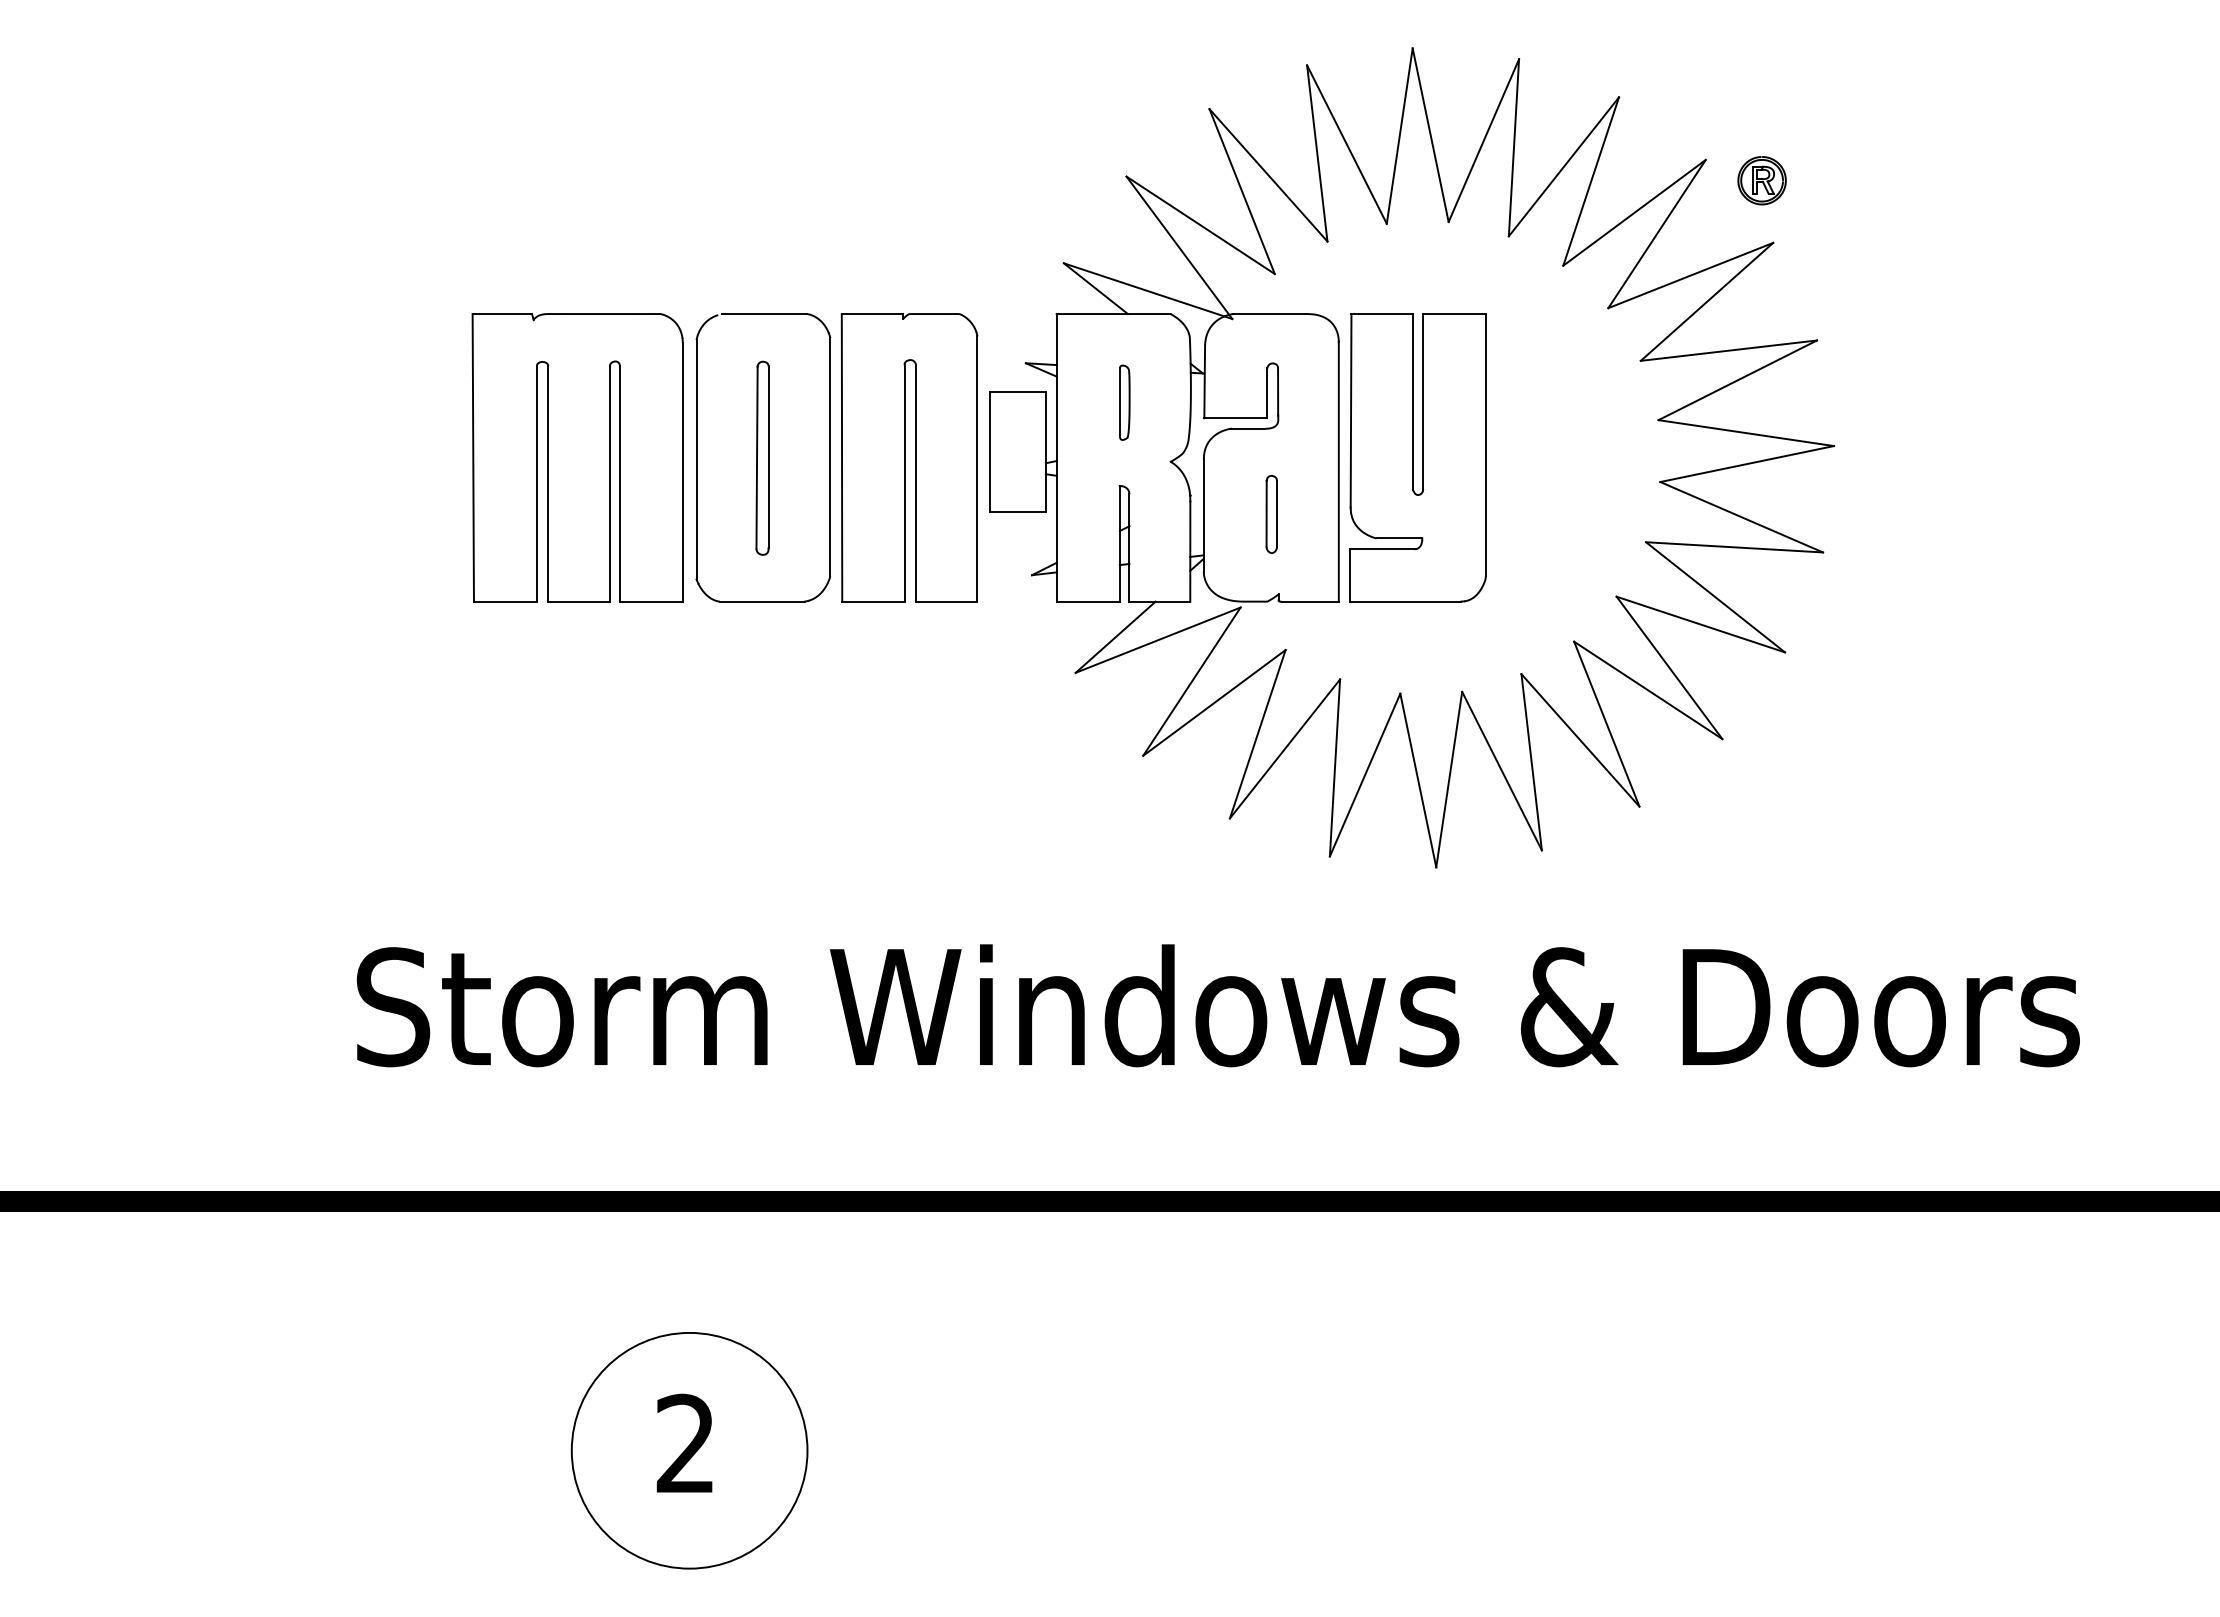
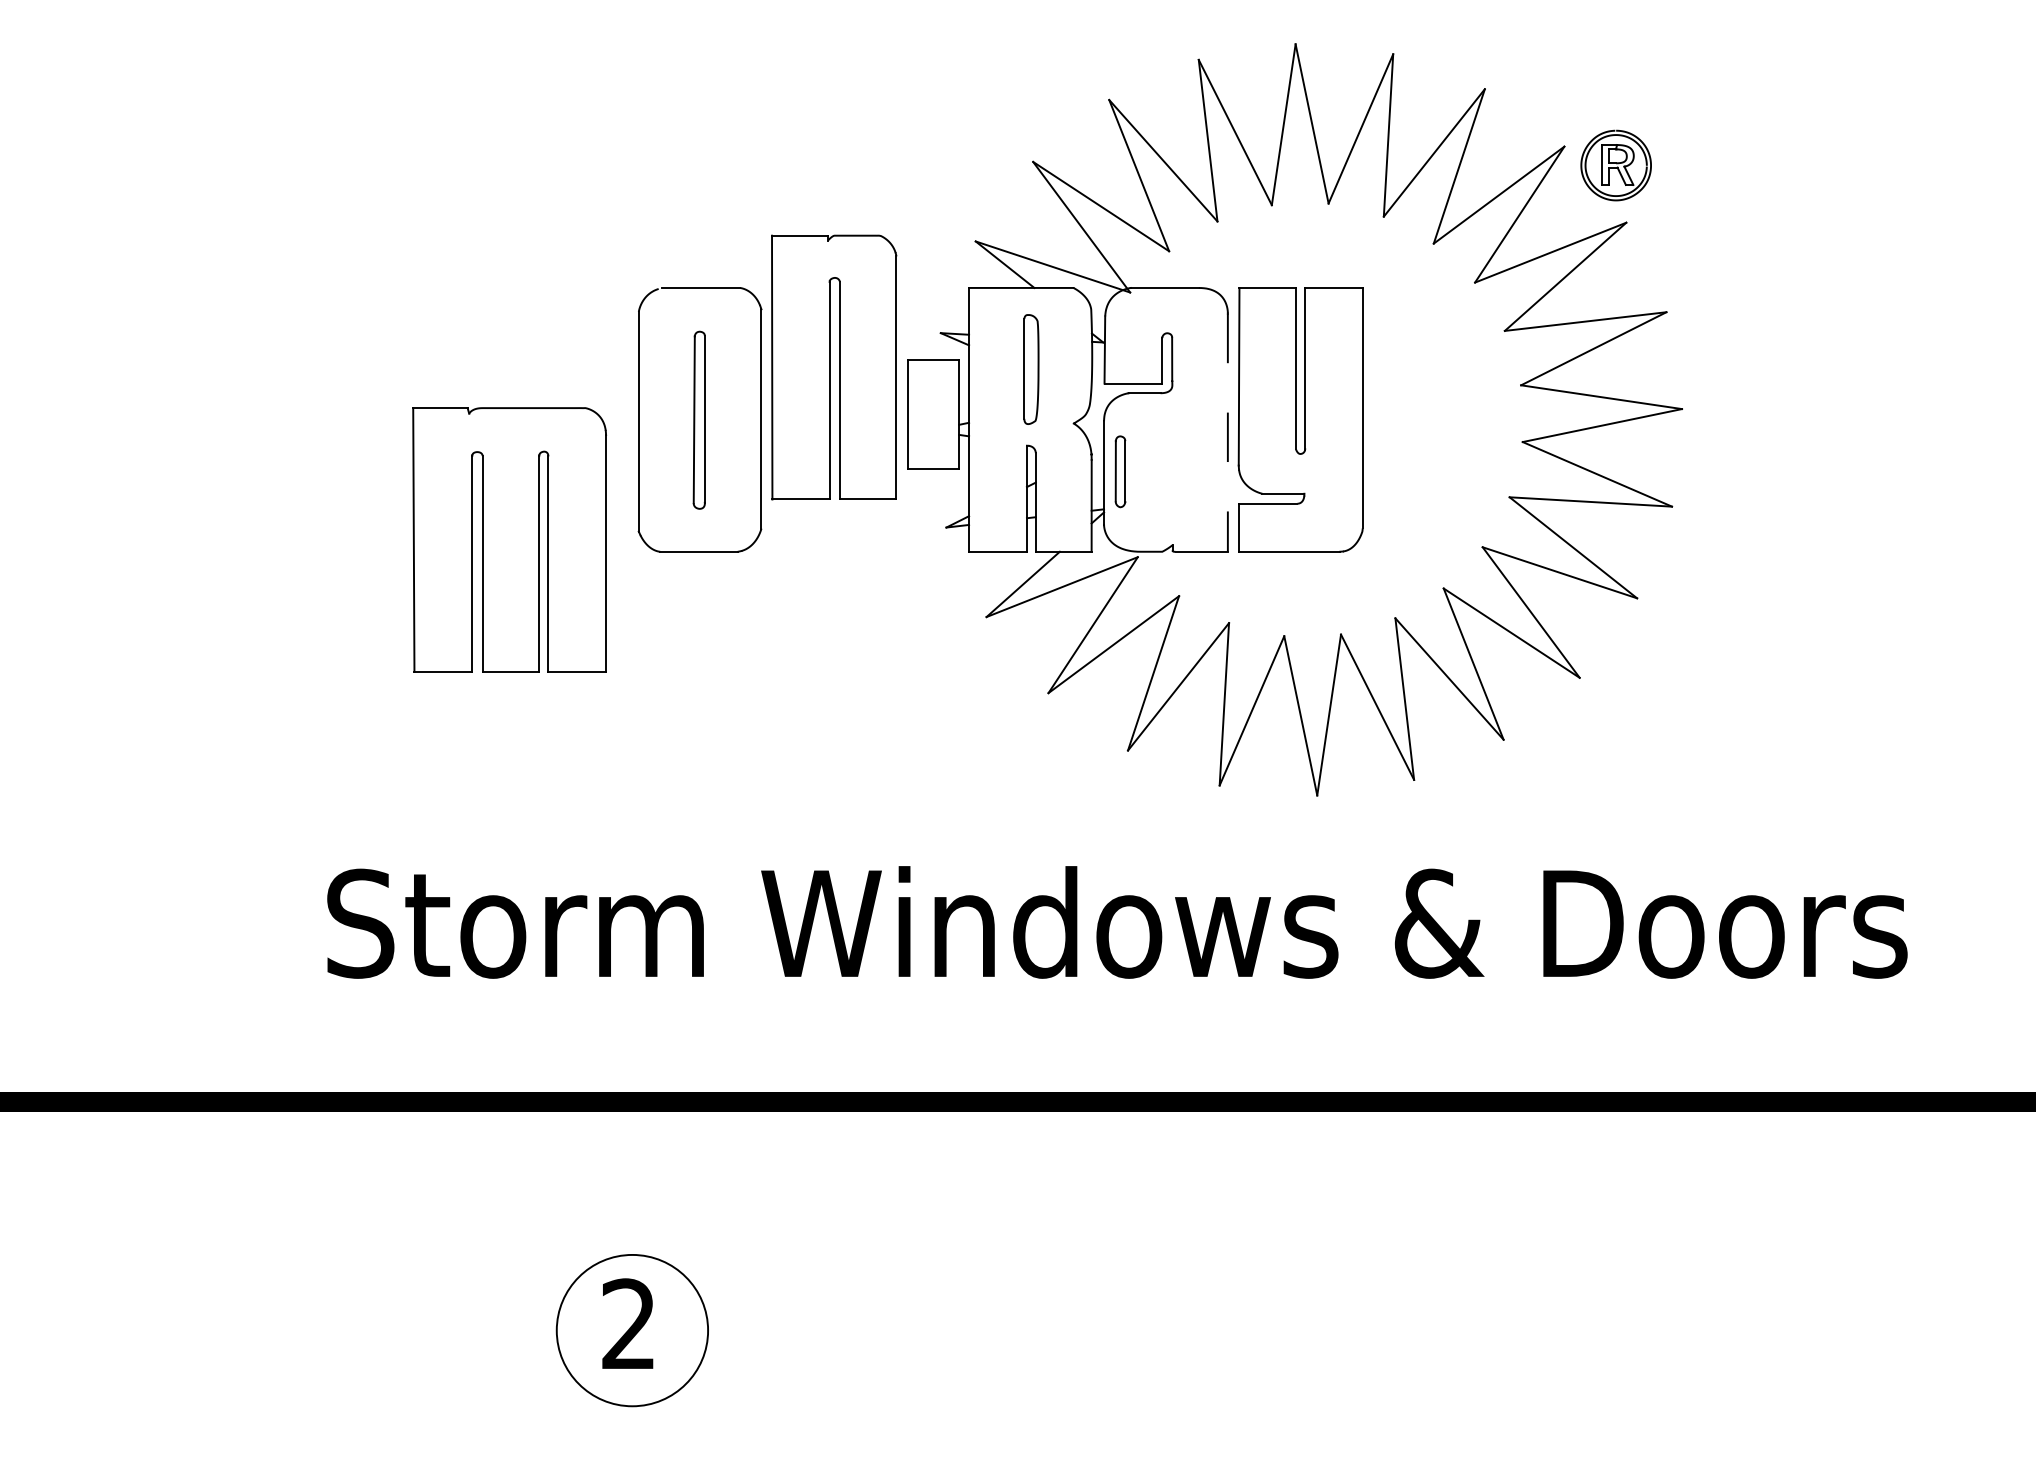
part: (1761, 180) -> (1615, 165), size x1.6
part: (1124, 402) -> (1031, 369), size x1.6
part: (577, 457) -> (509, 539), moved
part: (909, 457) -> (834, 367), moved
line: (1338, 471) -> (1227, 432), solid -> dashed
part: (1271, 514) -> (1120, 471), moved
circle: (689, 1450) -> (632, 1330), size x0.7

